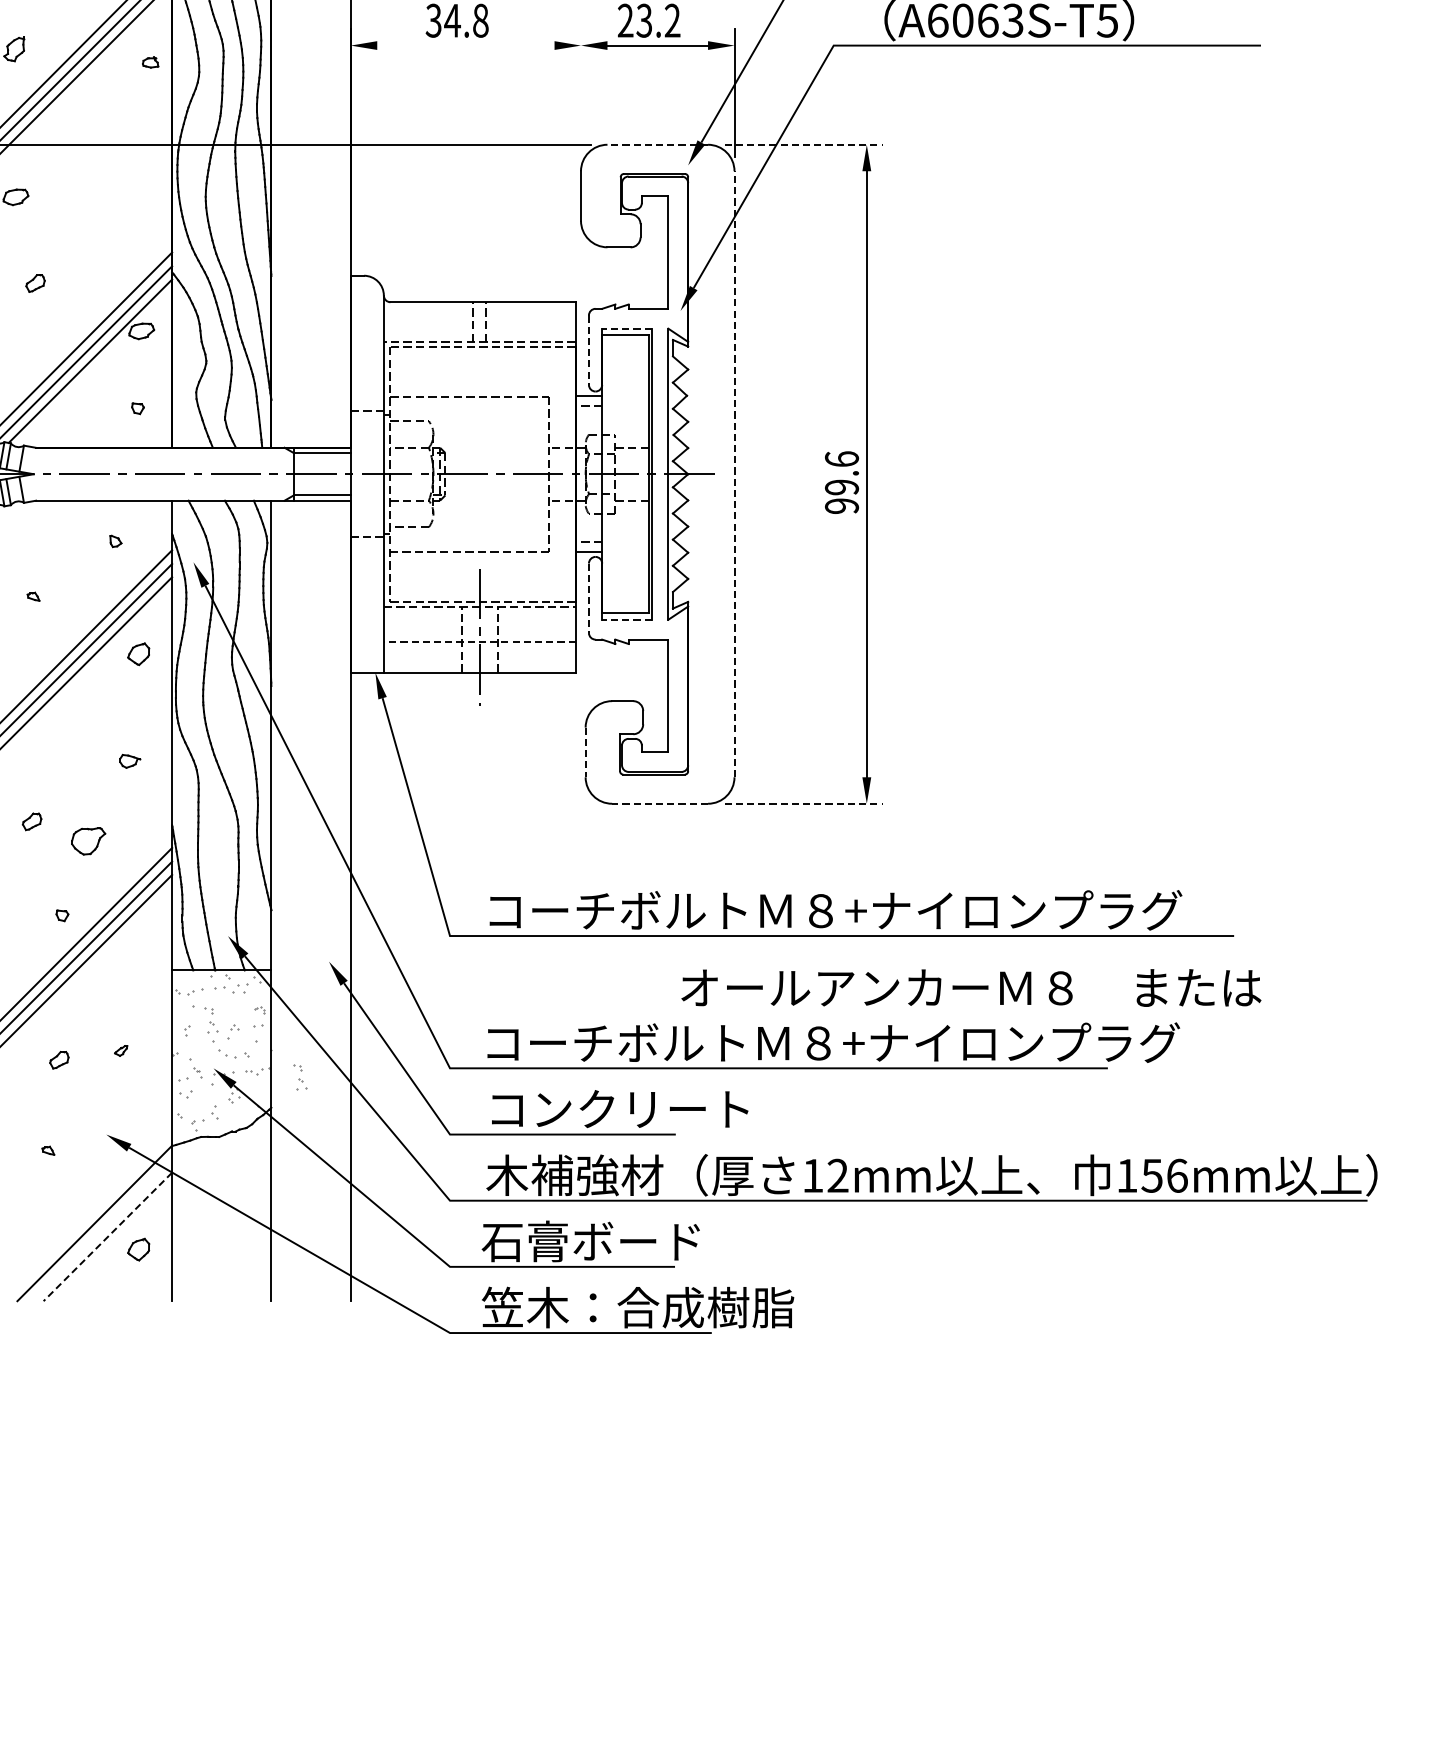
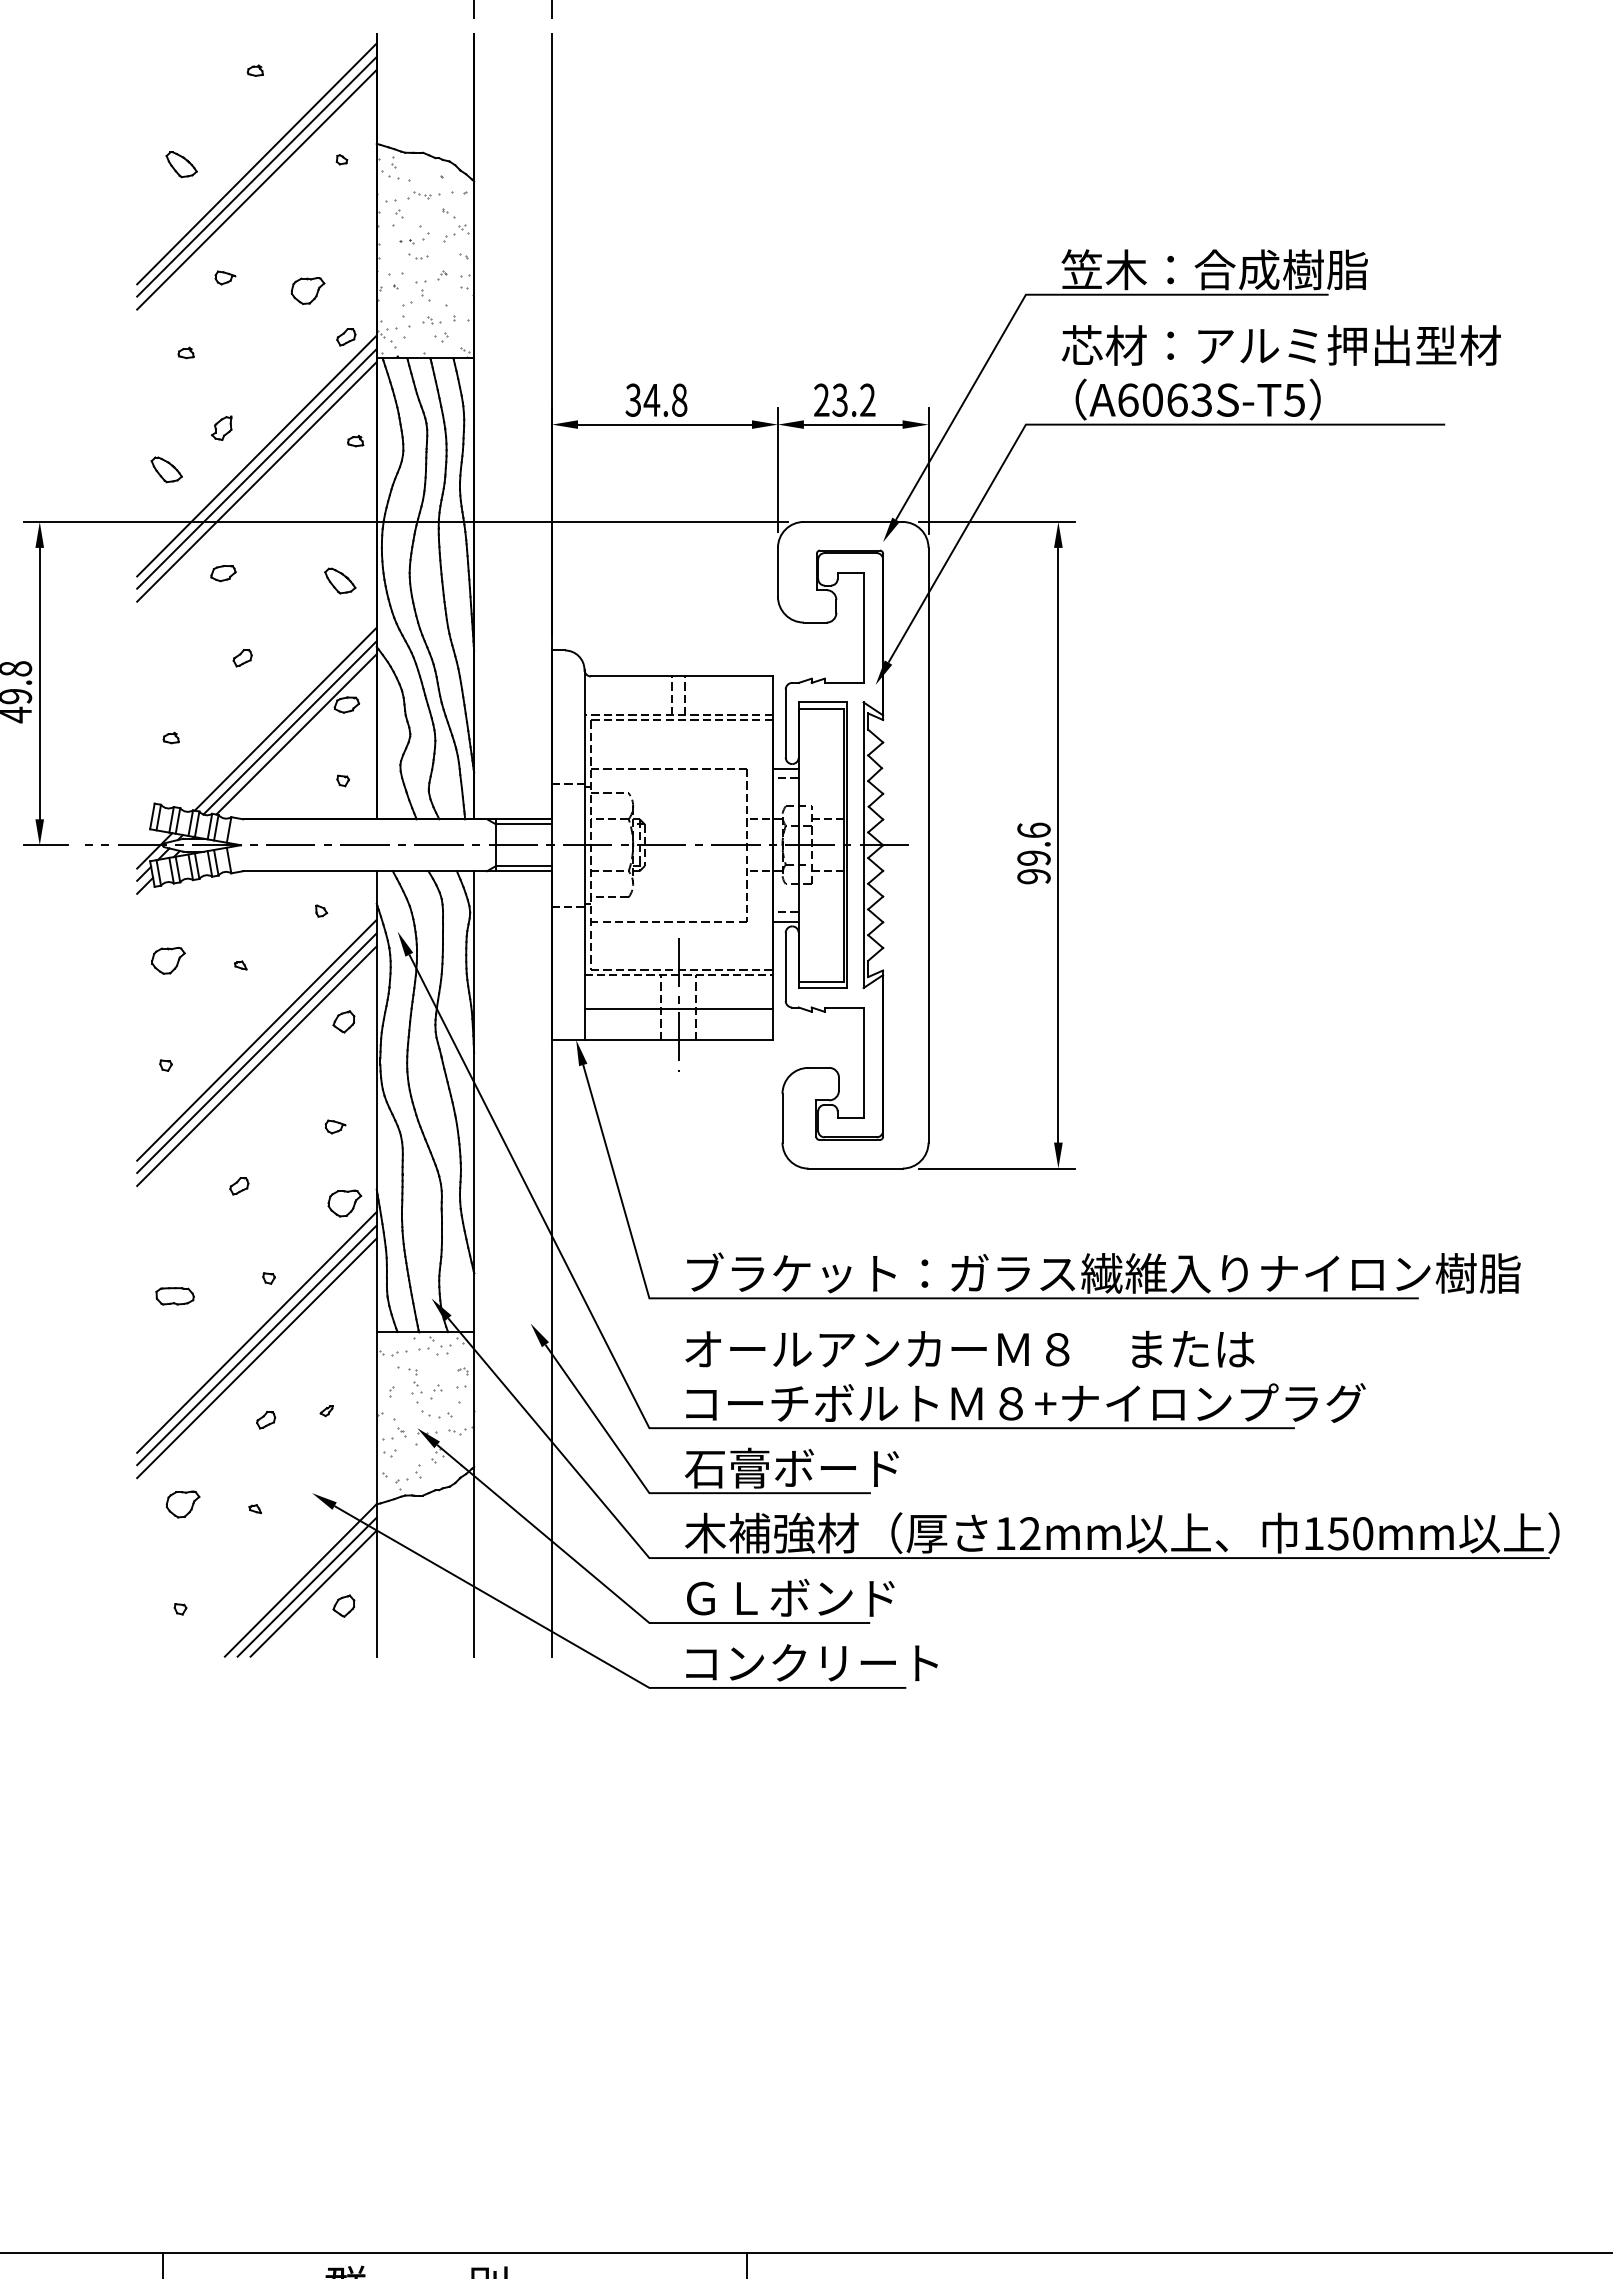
line: (465, 45) -> (664, 424), added
line: (580, 91) -> (777, 469), added
line: (656, 144) -> (852, 521), dashed -> solid
line: (803, 144) -> (996, 521), dashed -> solid
part: (135, 204) -> (340, 580), added
line: (626, 328) -> (822, 702), dashed -> solid
line: (588, 351) -> (785, 724), dashed -> solid
line: (734, 473) -> (928, 844), dashed -> solid
line: (588, 598) -> (785, 967), dashed -> solid
line: (626, 620) -> (822, 988), dashed -> solid
line: (479, 641) -> (678, 1009), dashed -> solid
line: (585, 752) -> (782, 1118), dashed -> solid
line: (660, 803) -> (855, 1168), dashed -> solid
line: (803, 803) -> (996, 1168), dashed -> solid
part: (88, 841) -> (344, 1203), moved
text: (912, 909) -> (1103, 1272), コーチボルトＭ８+ナイロンプラグ -> ブラケット：ガラス繊維入りナイロン樹脂
text: (970, 987) -> (969, 1348), moved
part: (300, 1077) -> (502, 1437), removed
text: (617, 1108) -> (813, 1467), コンクリート -> 石膏ボード
text: (1177, 1175) -> (1363, 1533), 156mm -> 150mm
line: (100, 1229) -> (306, 1586), added
line: (107, 1236) -> (313, 1593), dashed -> solid
text: (569, 1240) -> (766, 1597), 石膏ボード -> ＧＬボンド
text: (637, 1307) -> (833, 1662), 笠木：合成樹脂 -> コンクリート

